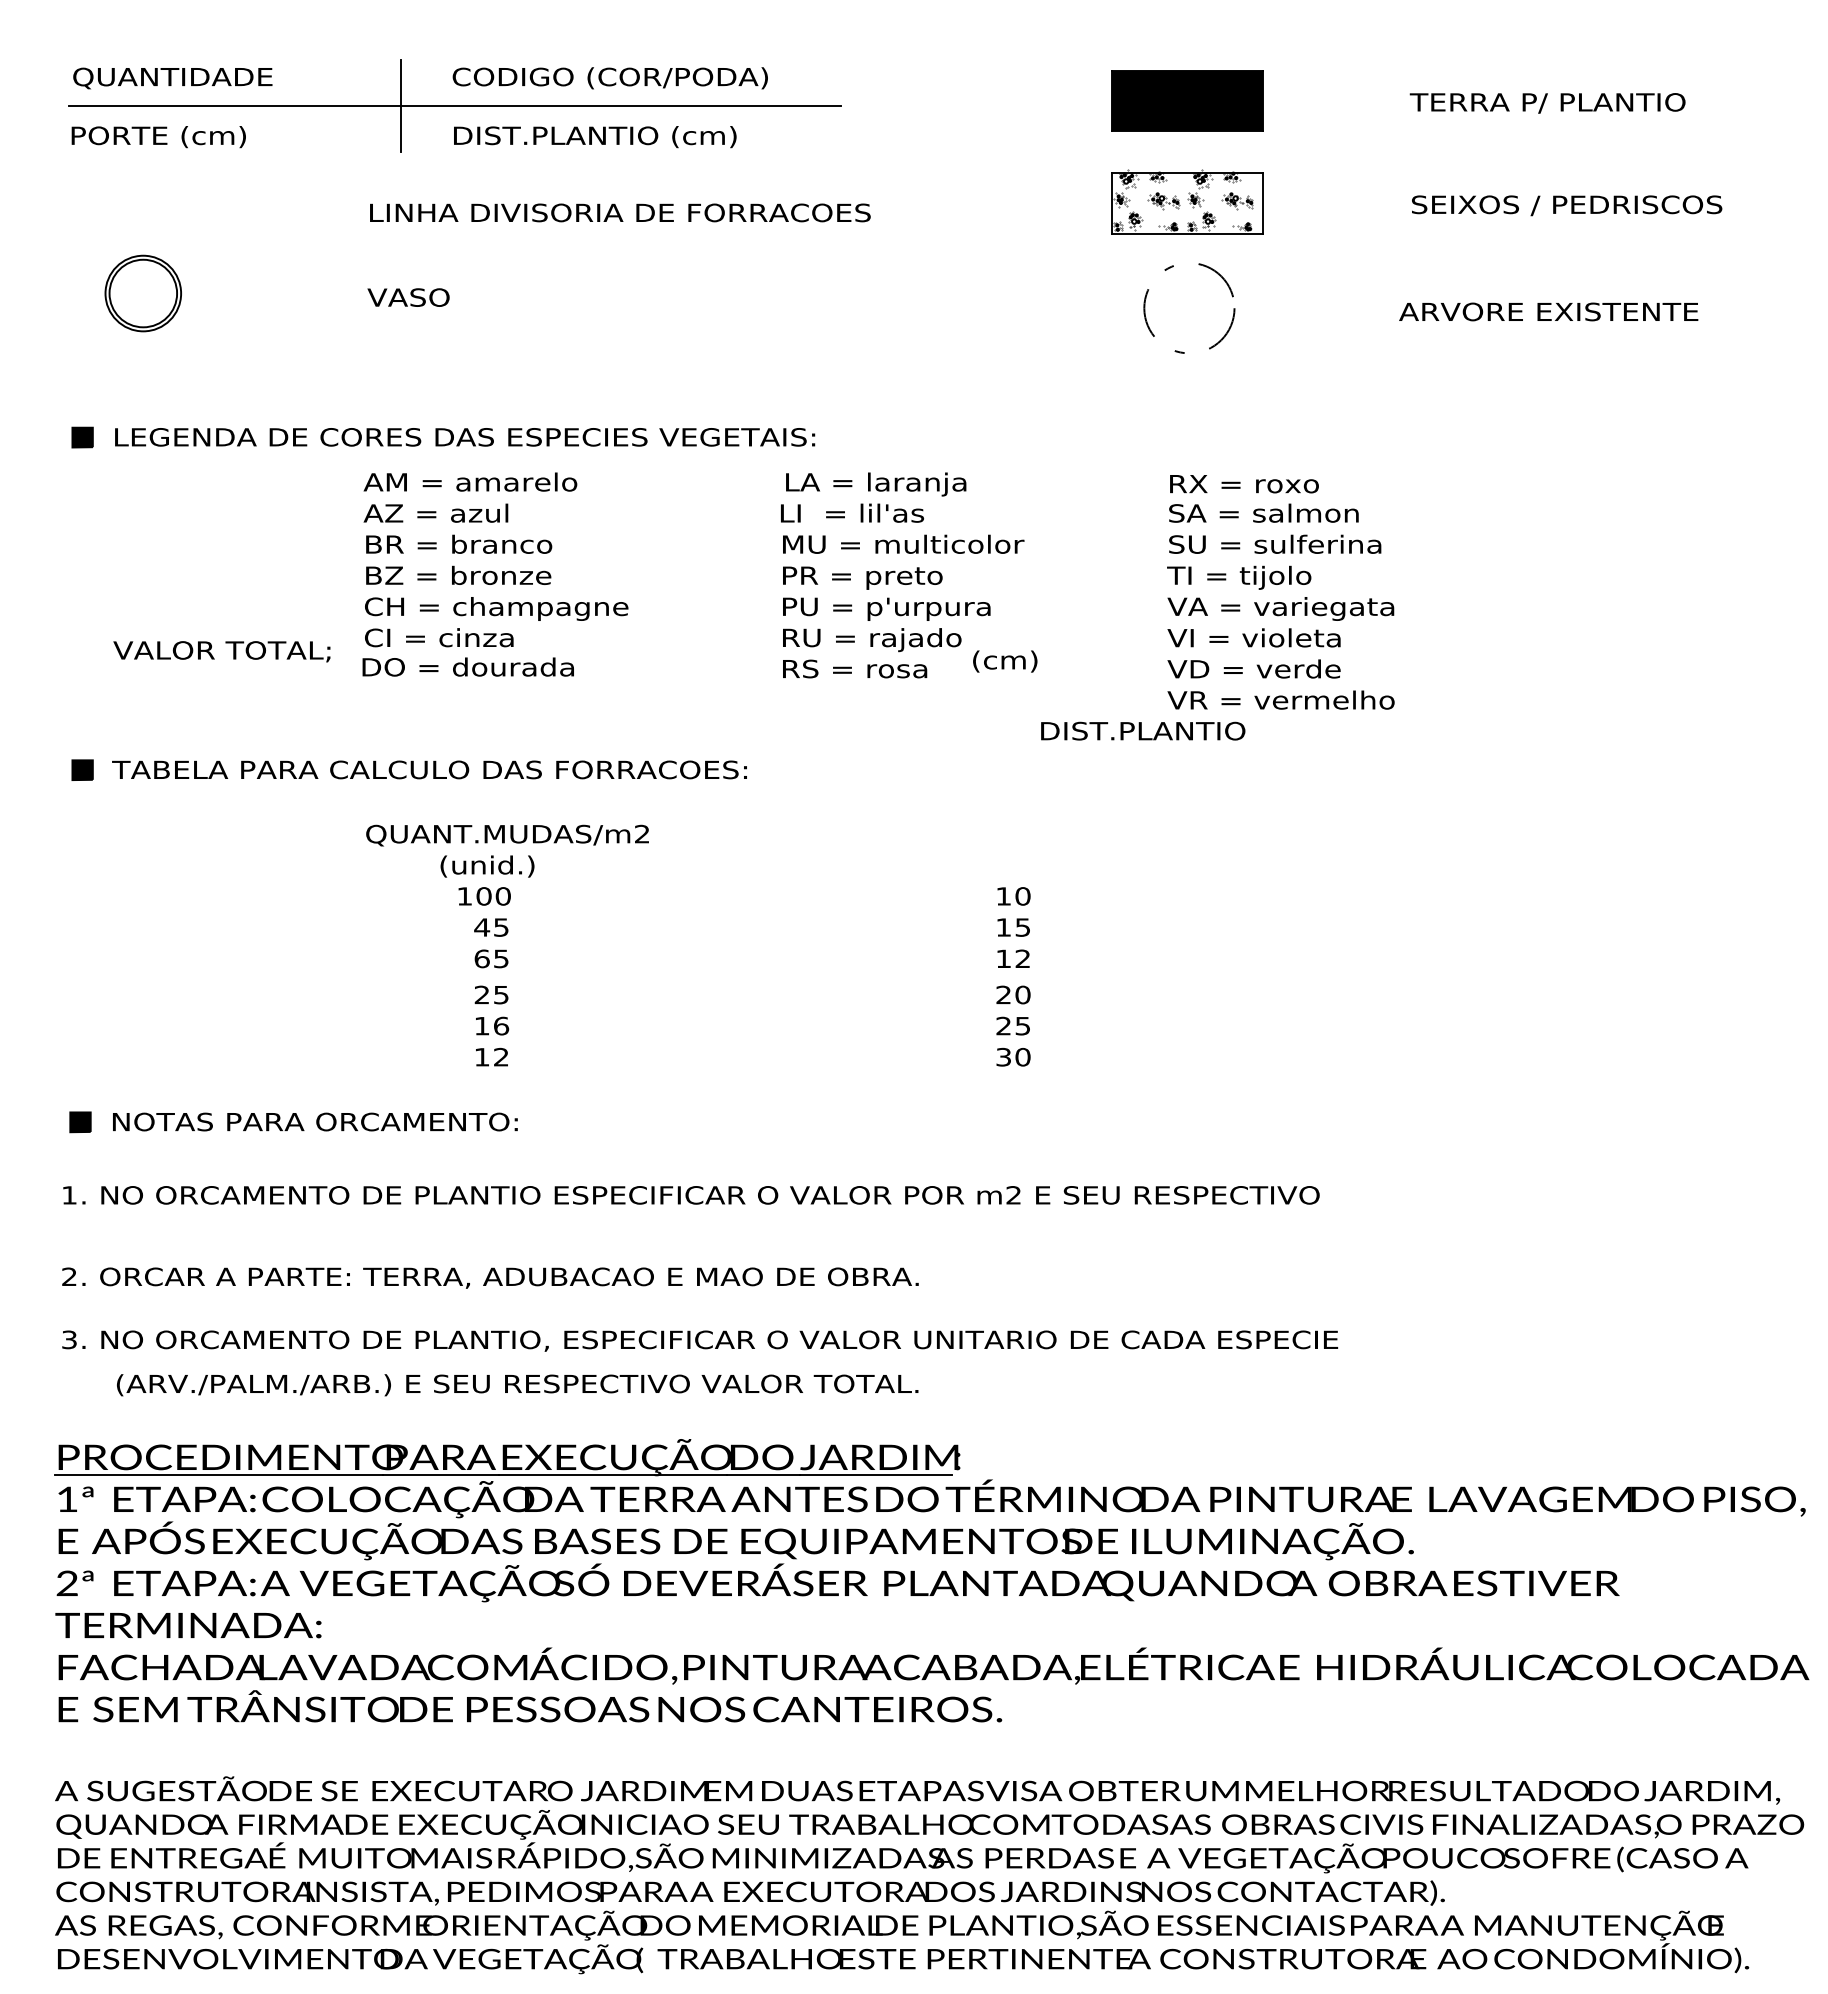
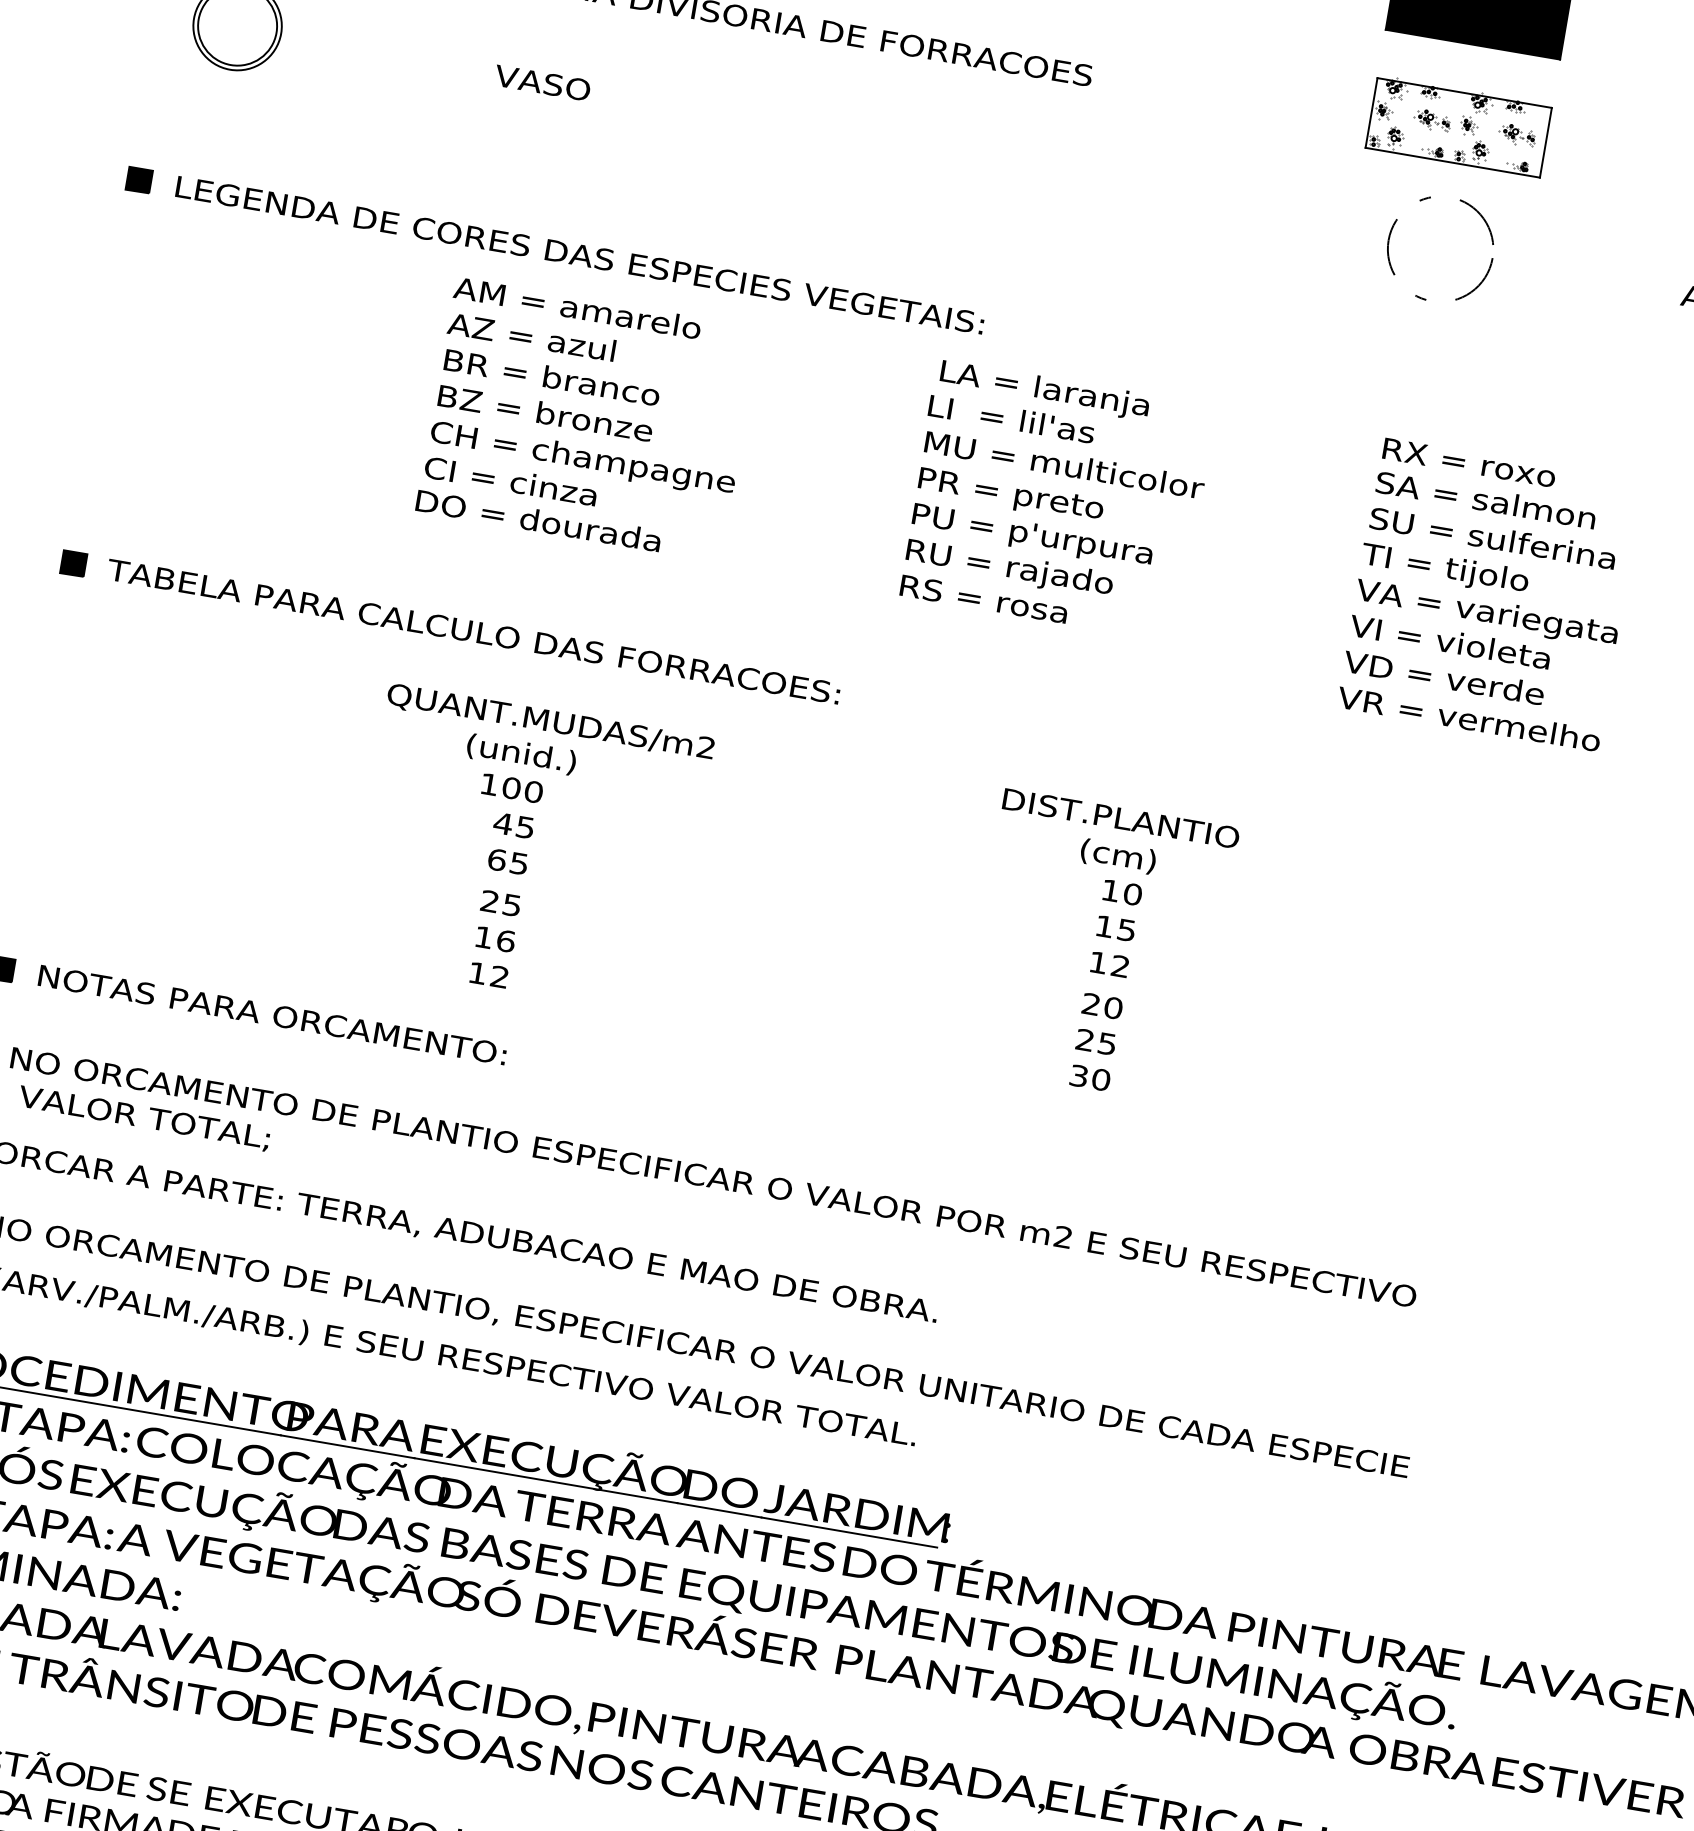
text: (221, 651) -> (143, 1118), moved
text: (1005, 661) -> (1118, 856), moved
text: (1143, 730) -> (1121, 817), moved

